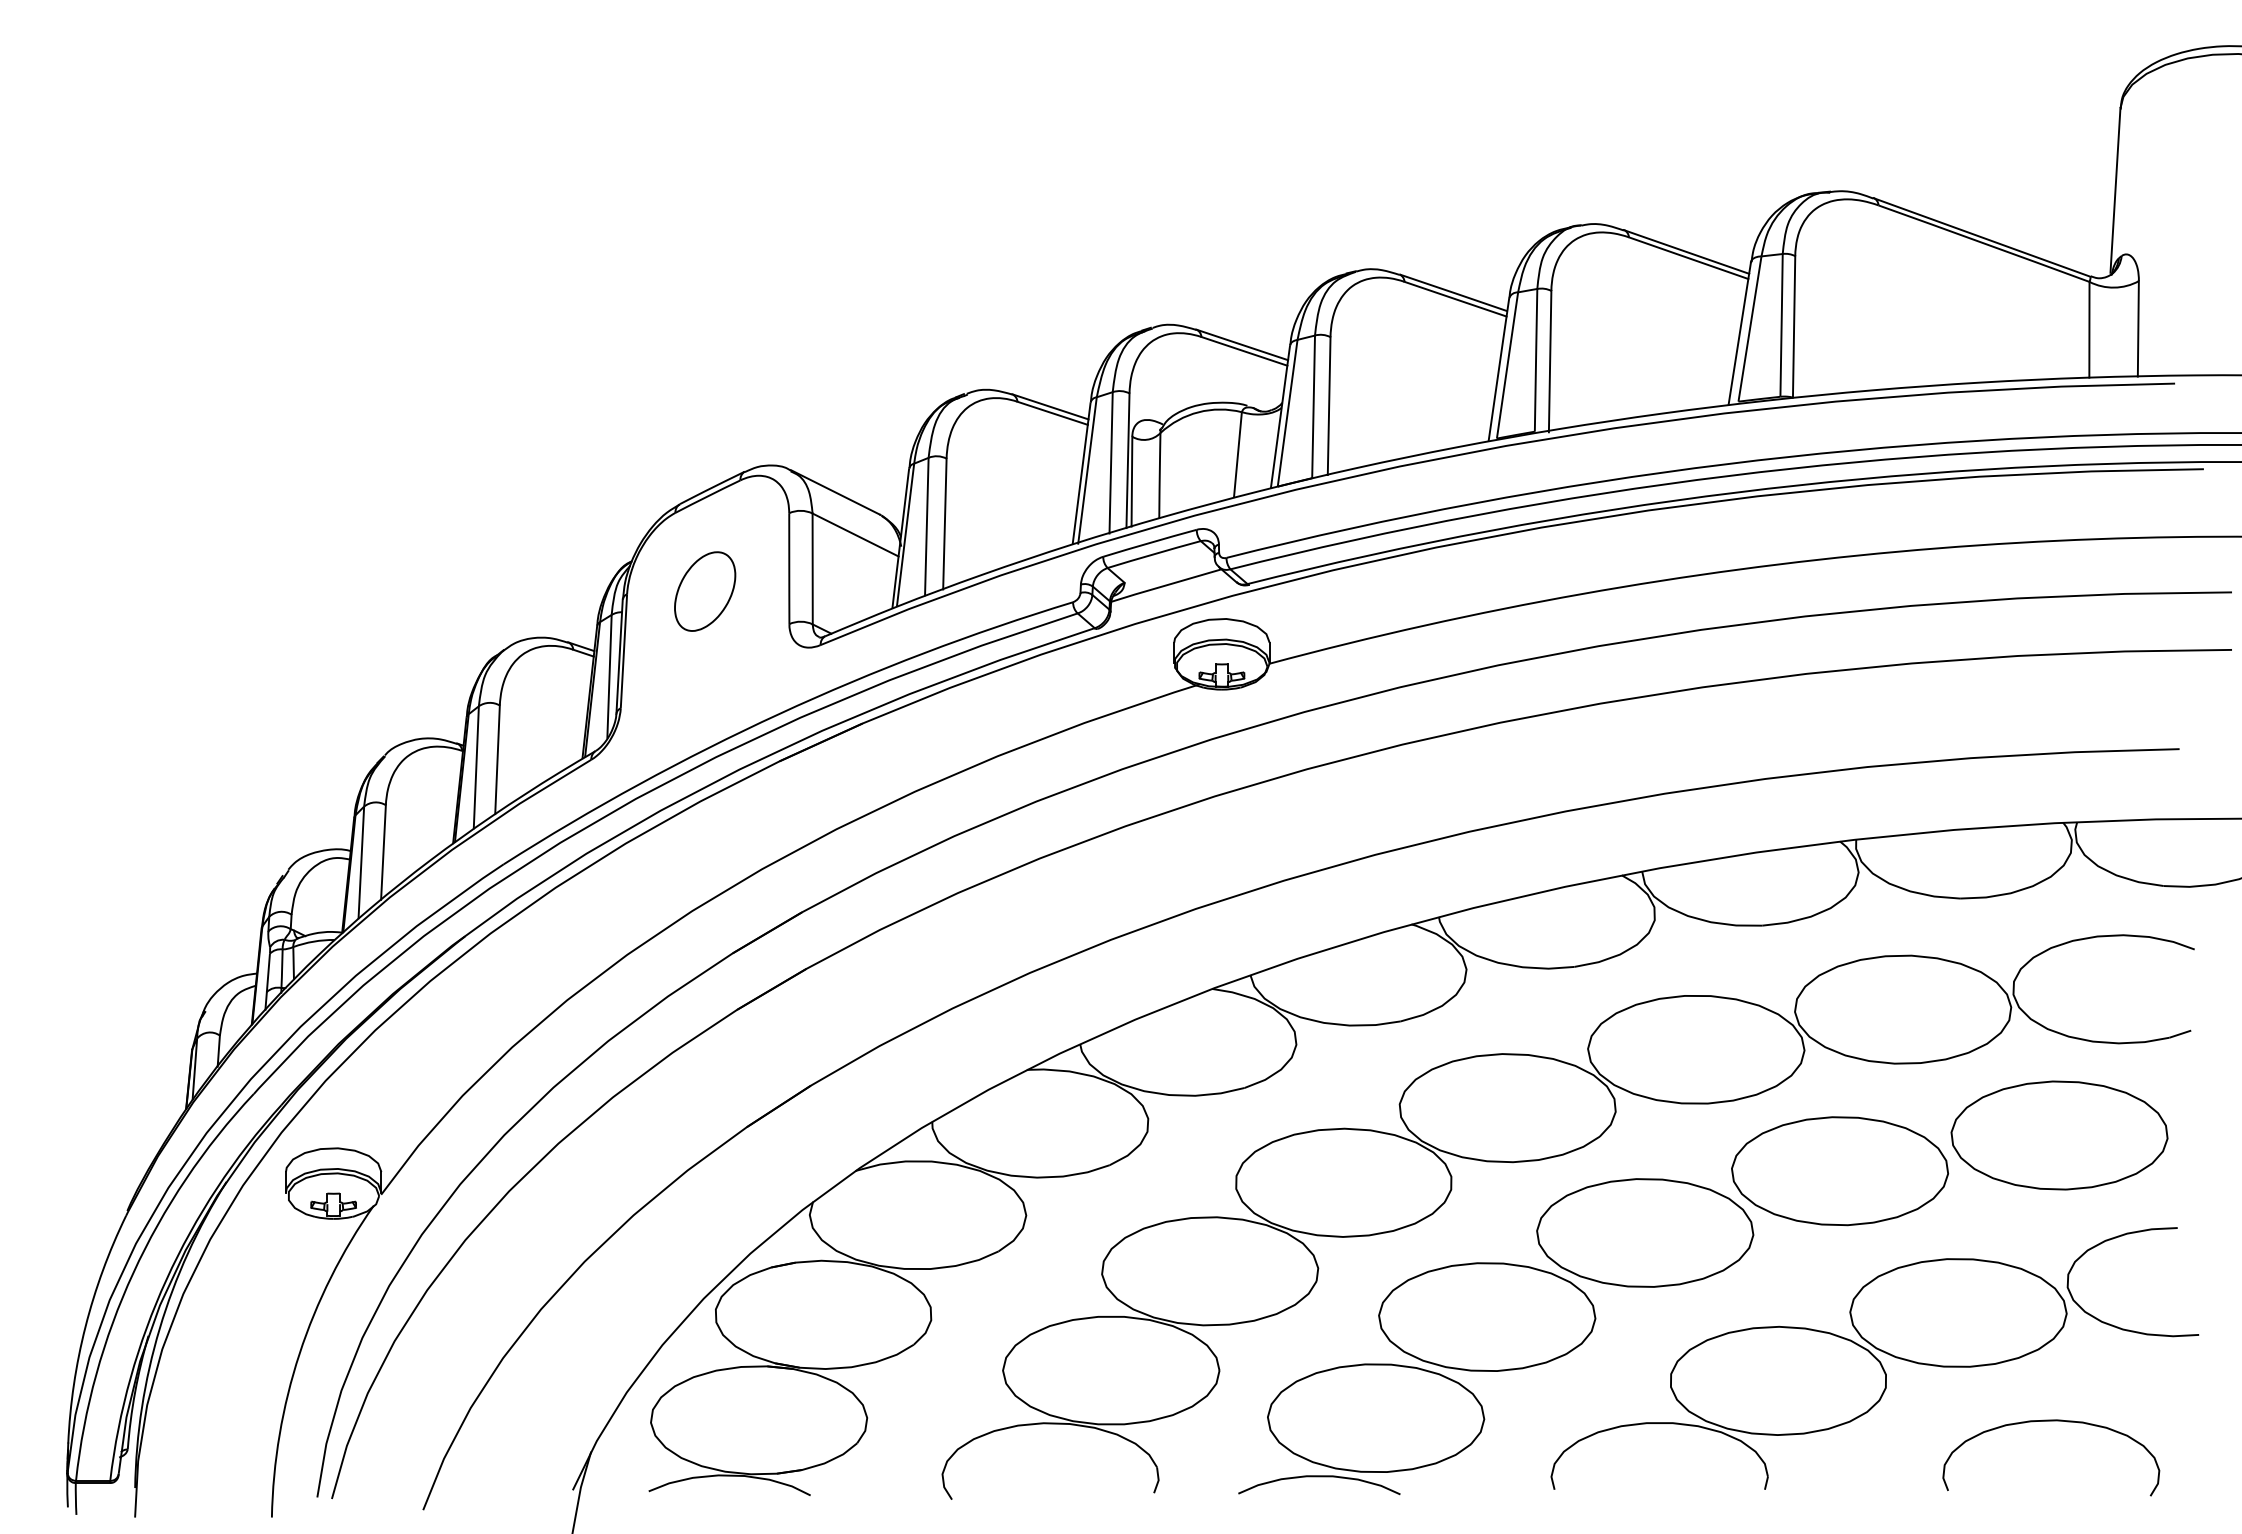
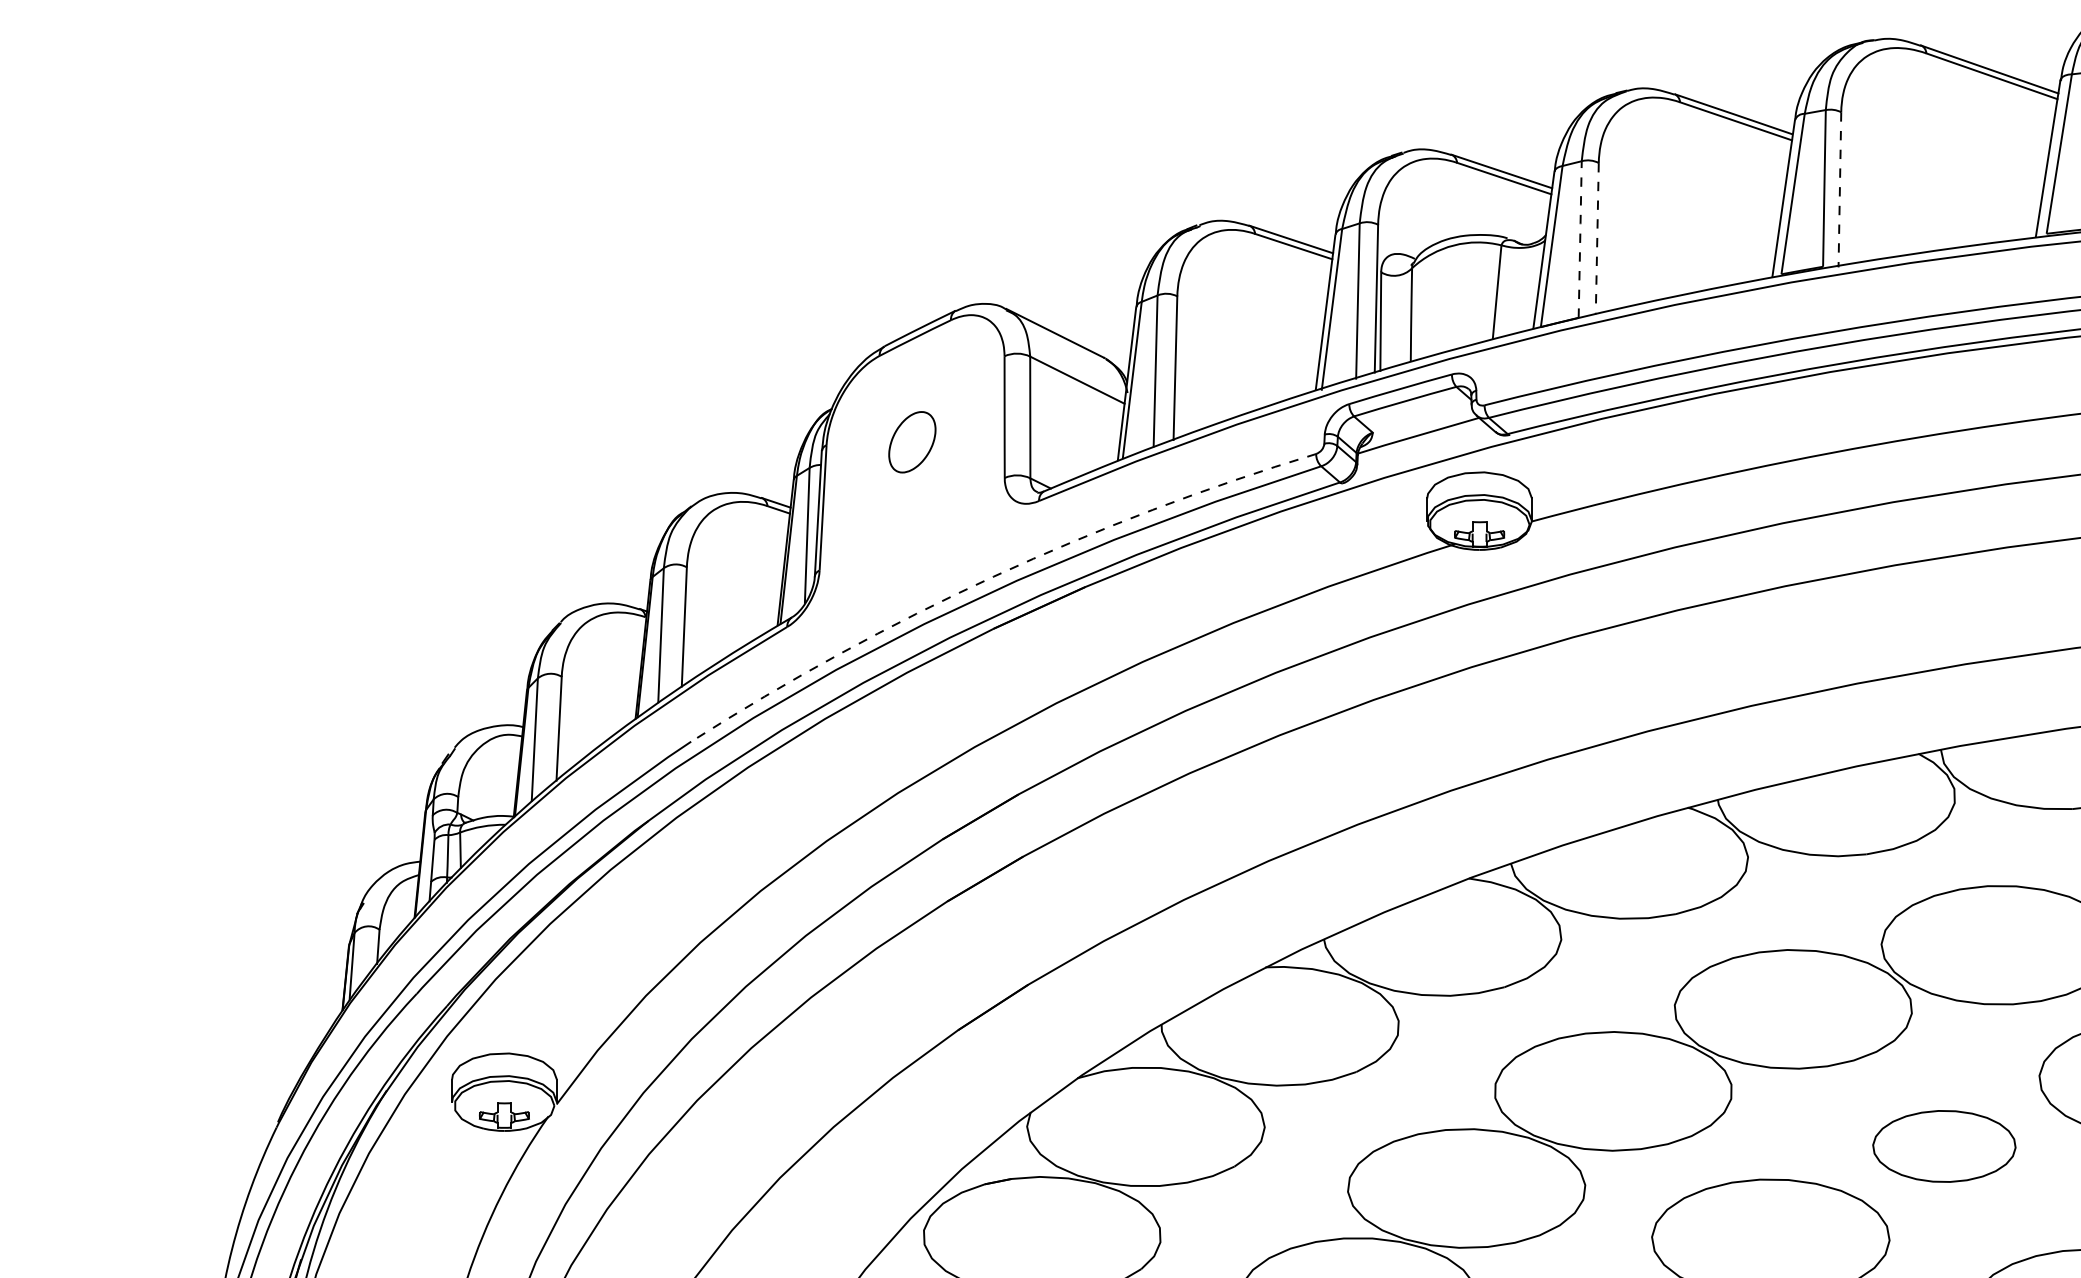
line: (1550, 361) -> (1840, 189), solid -> dashed
line: (1313, 405) -> (1580, 238), solid -> dashed
line: (1329, 406) -> (1597, 239), solid -> dashed
part: (705, 591) -> (912, 442), size x0.7
arc: (779, 713) -> (993, 576), solid -> dashed
part: (1645, 1232) -> (1944, 1145), size x0.6

